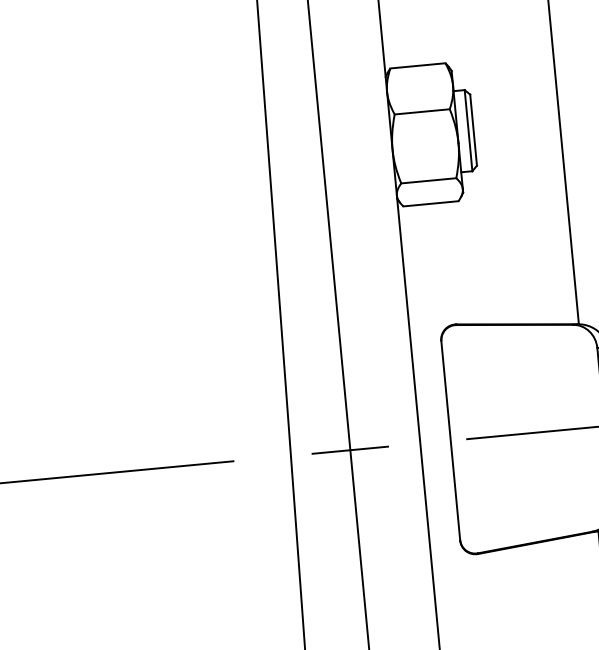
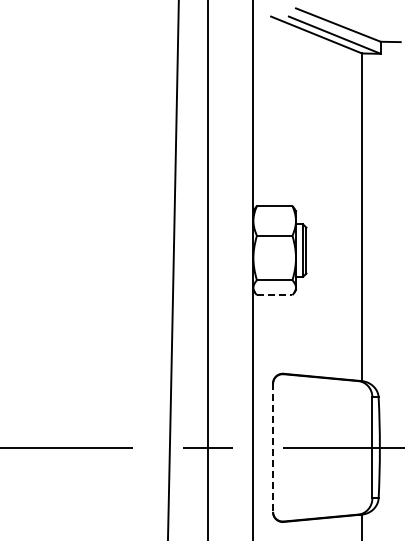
line: (430, 204) -> (274, 295), solid -> dashed
line: (451, 441) -> (273, 448), solid -> dashed

